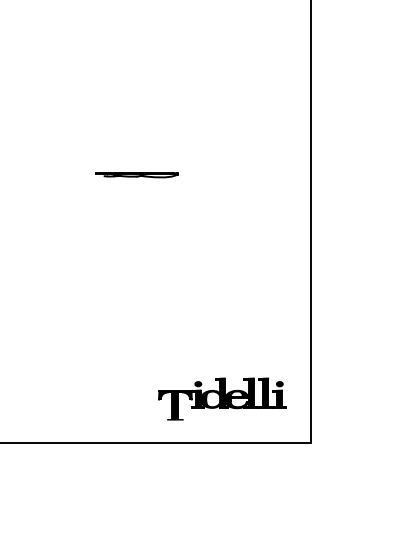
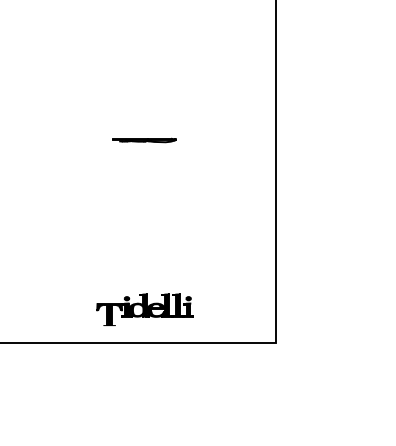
part: (221, 398) -> (144, 309), moved

